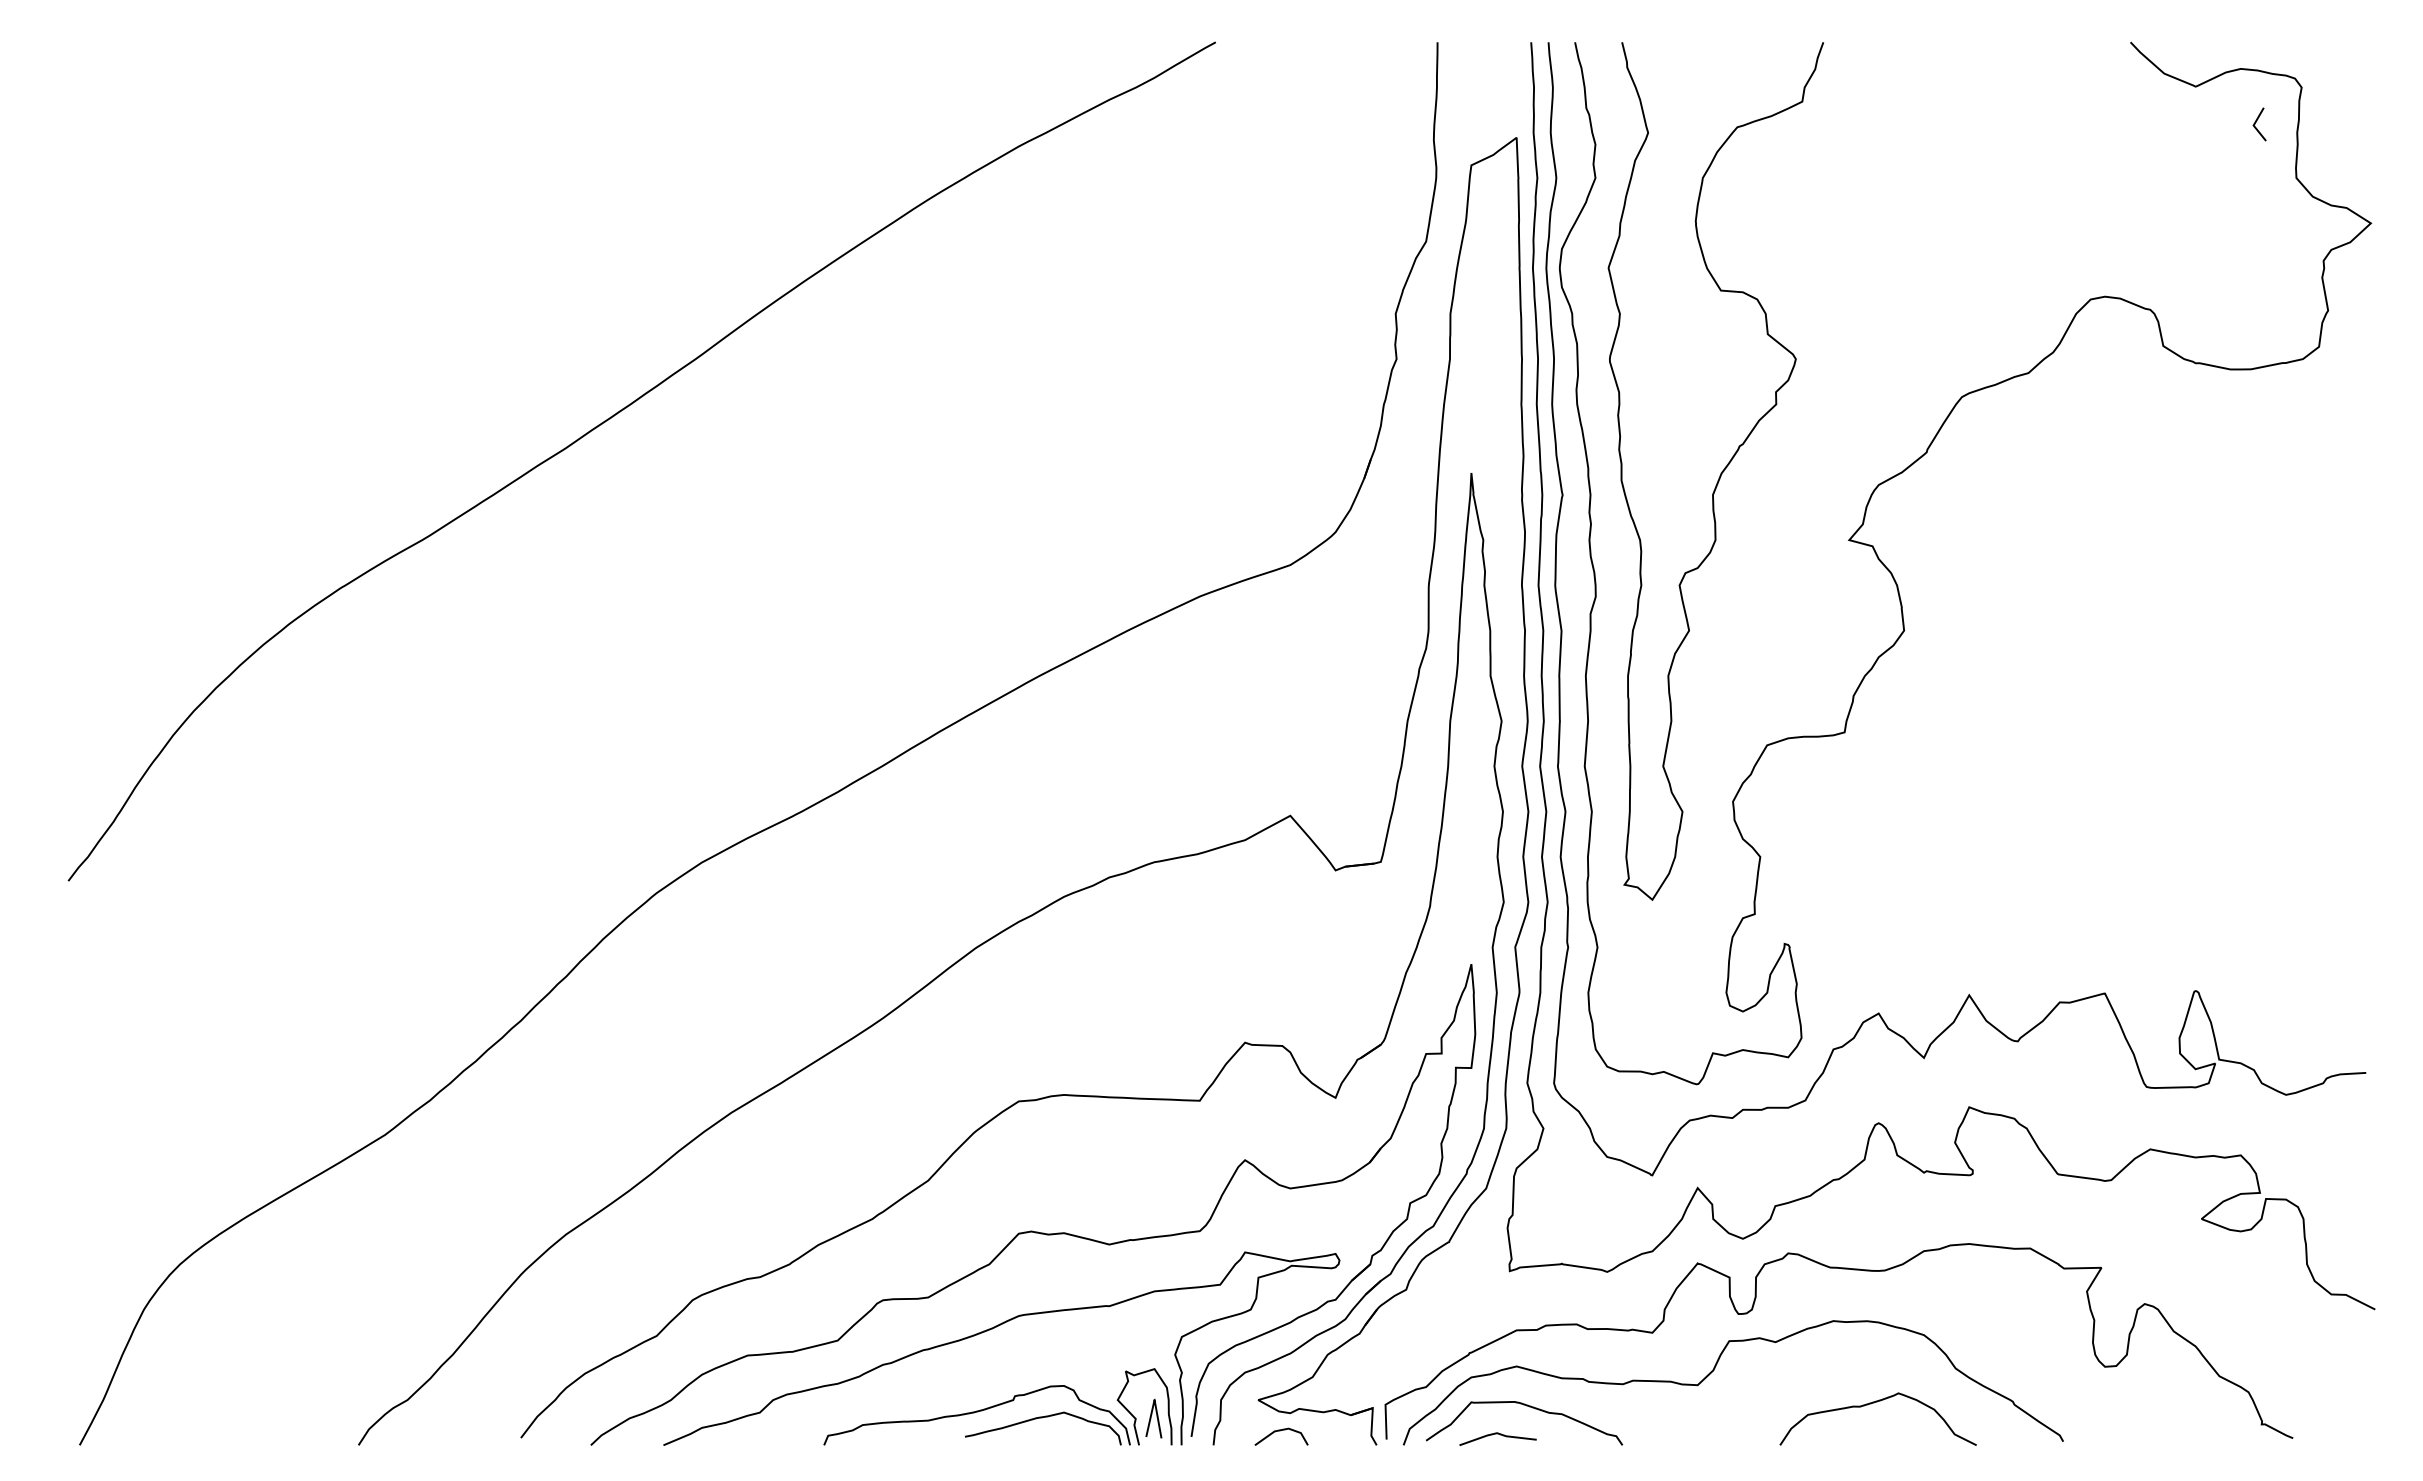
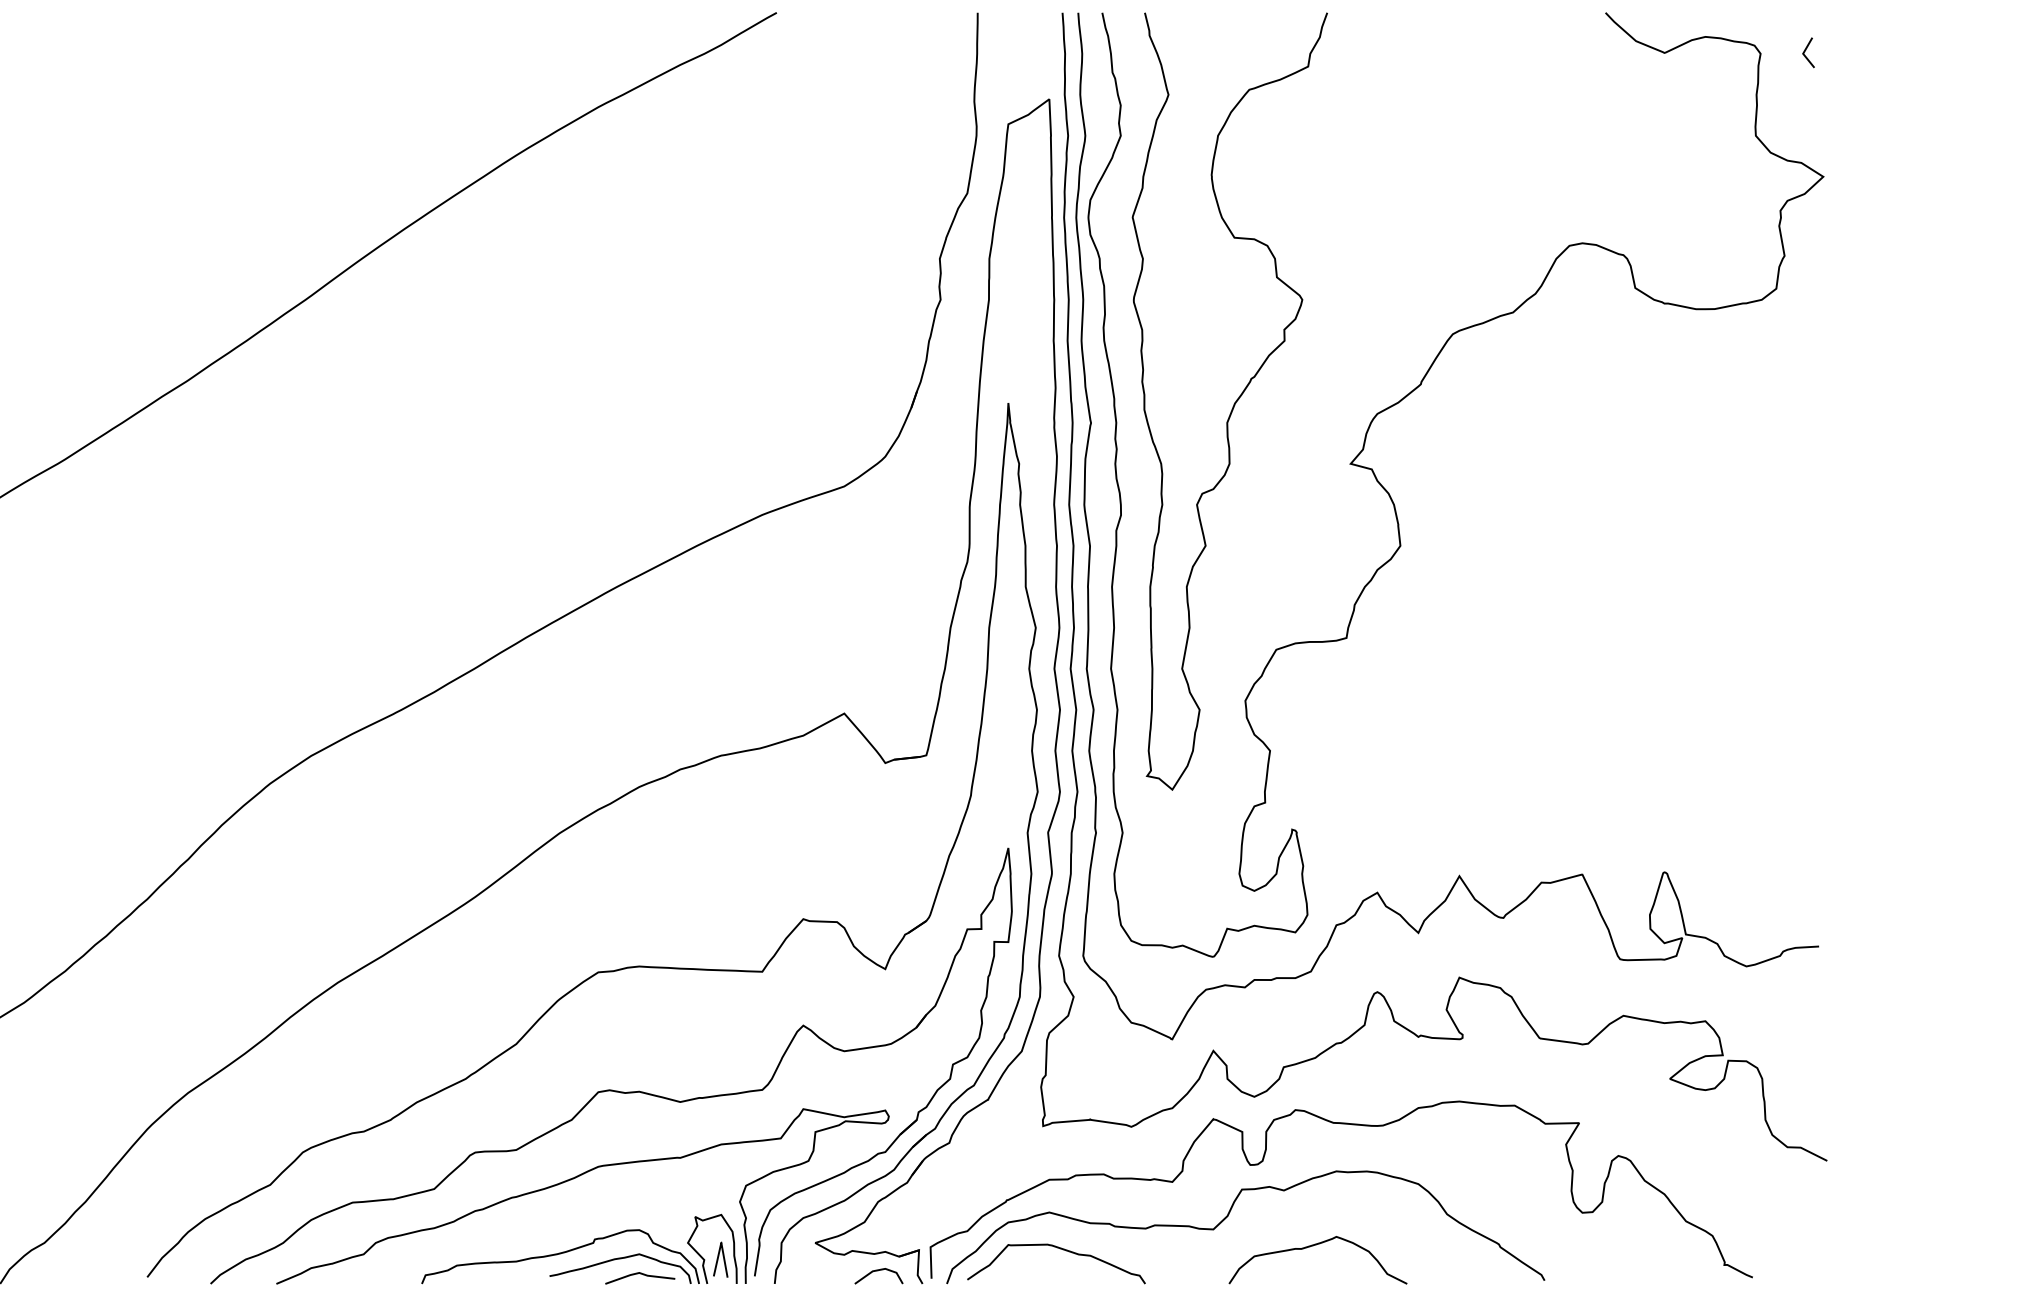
line: (2257, 121) -> (1806, 50), moved
curve: (1874, 1403) -> (1314, 1246), moved
line: (1280, 1431) -> (878, 1271), moved
line: (1497, 1434) -> (639, 1274), moved

